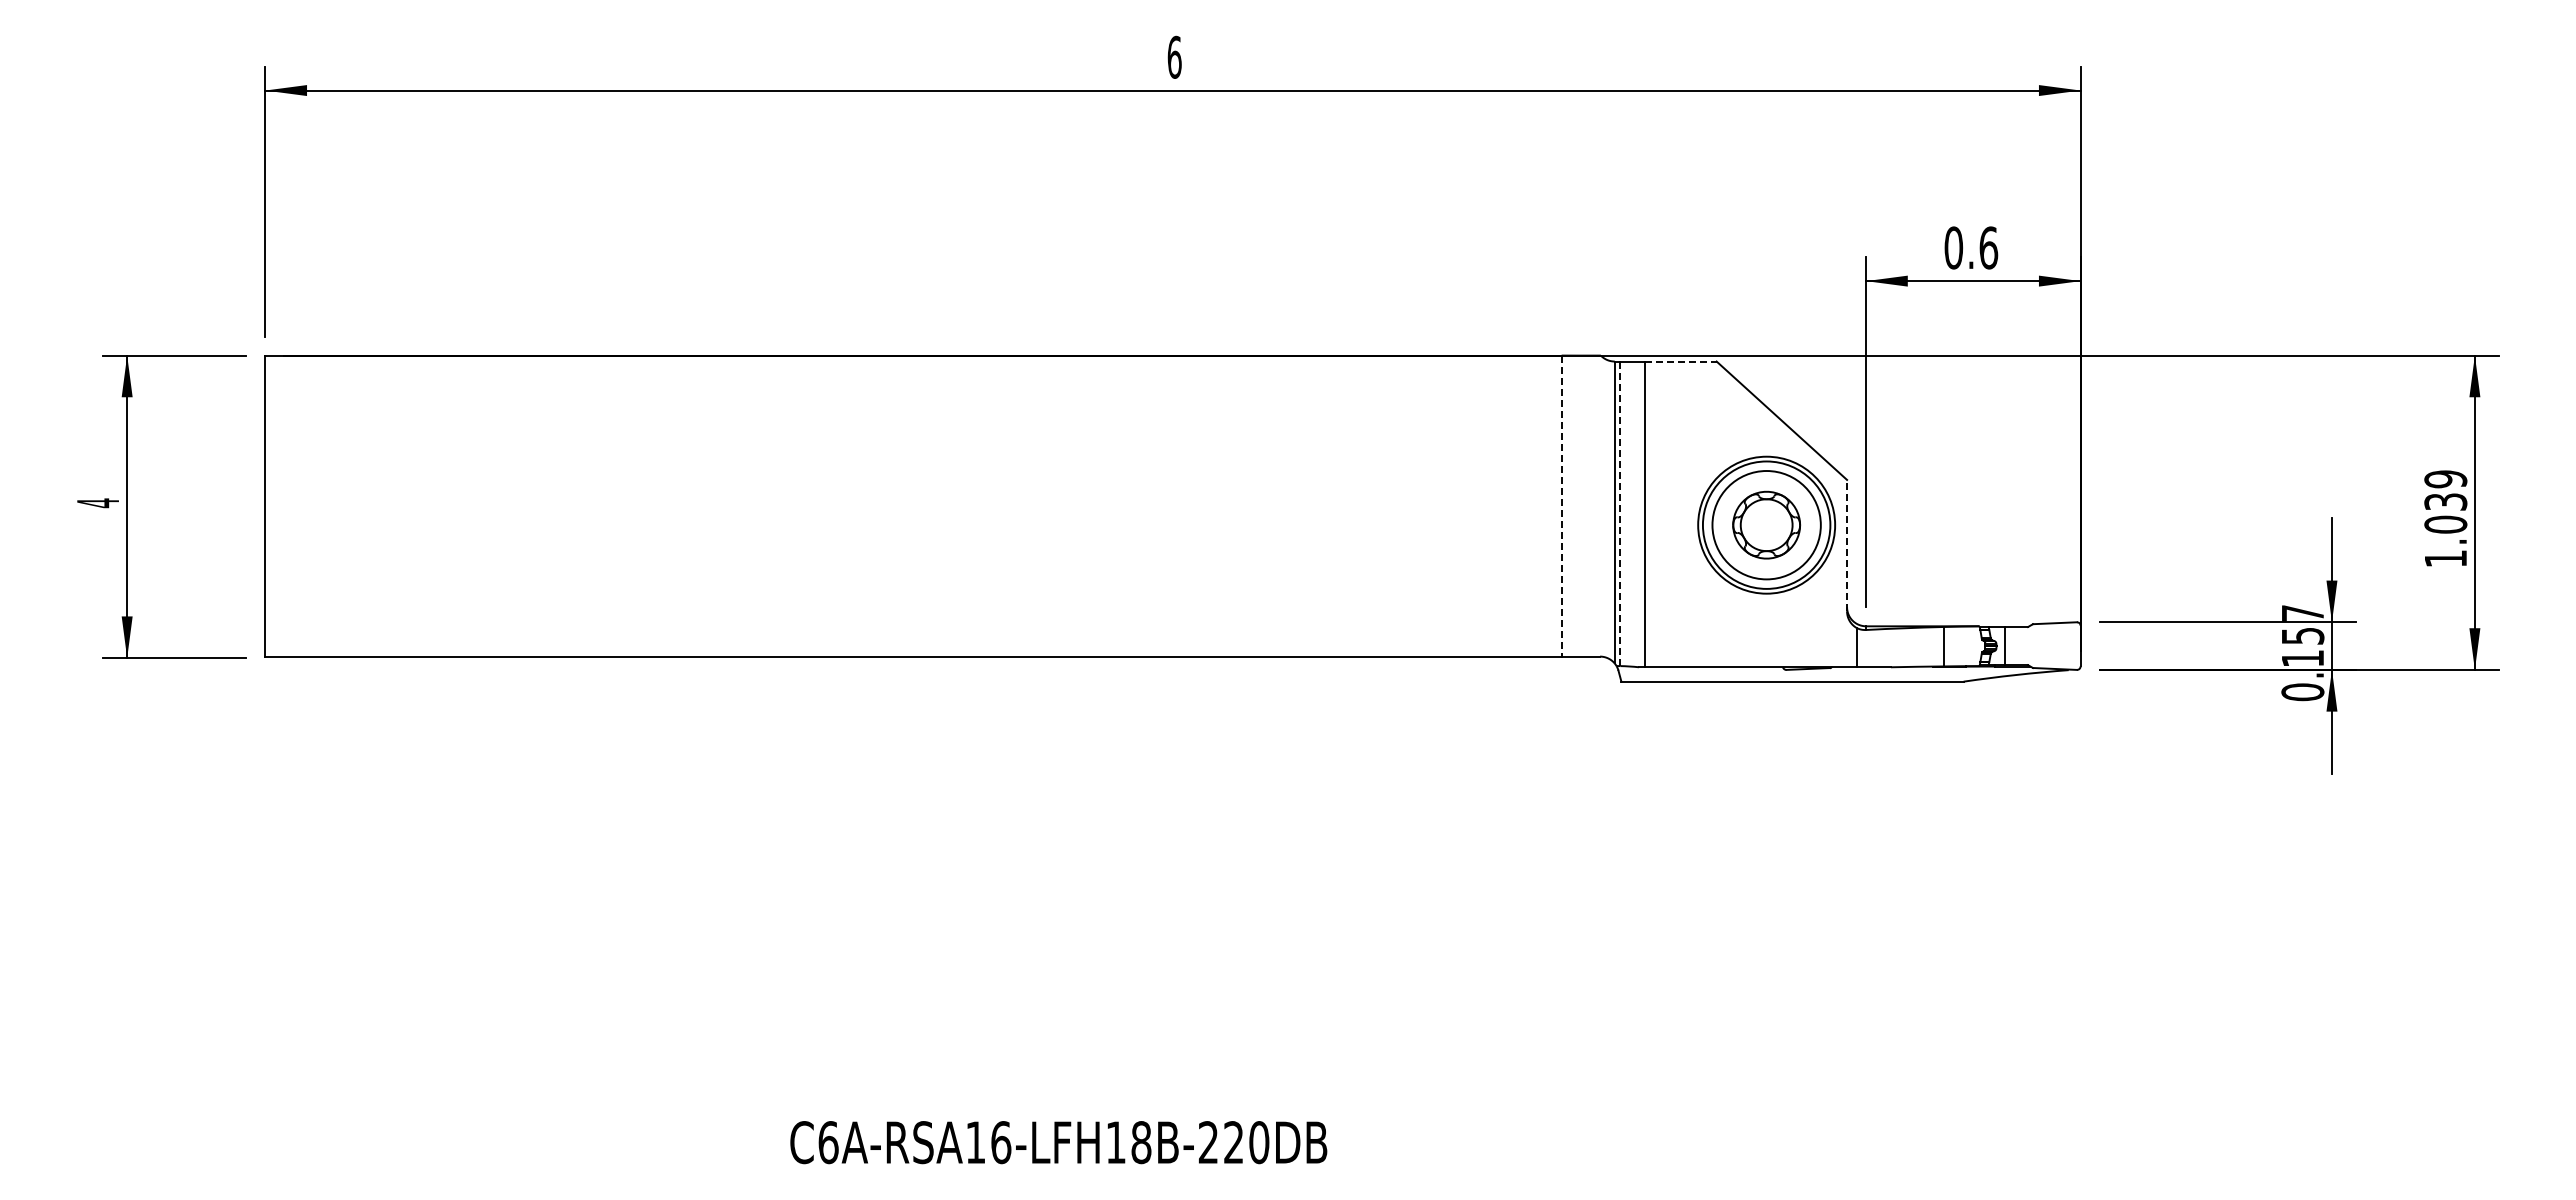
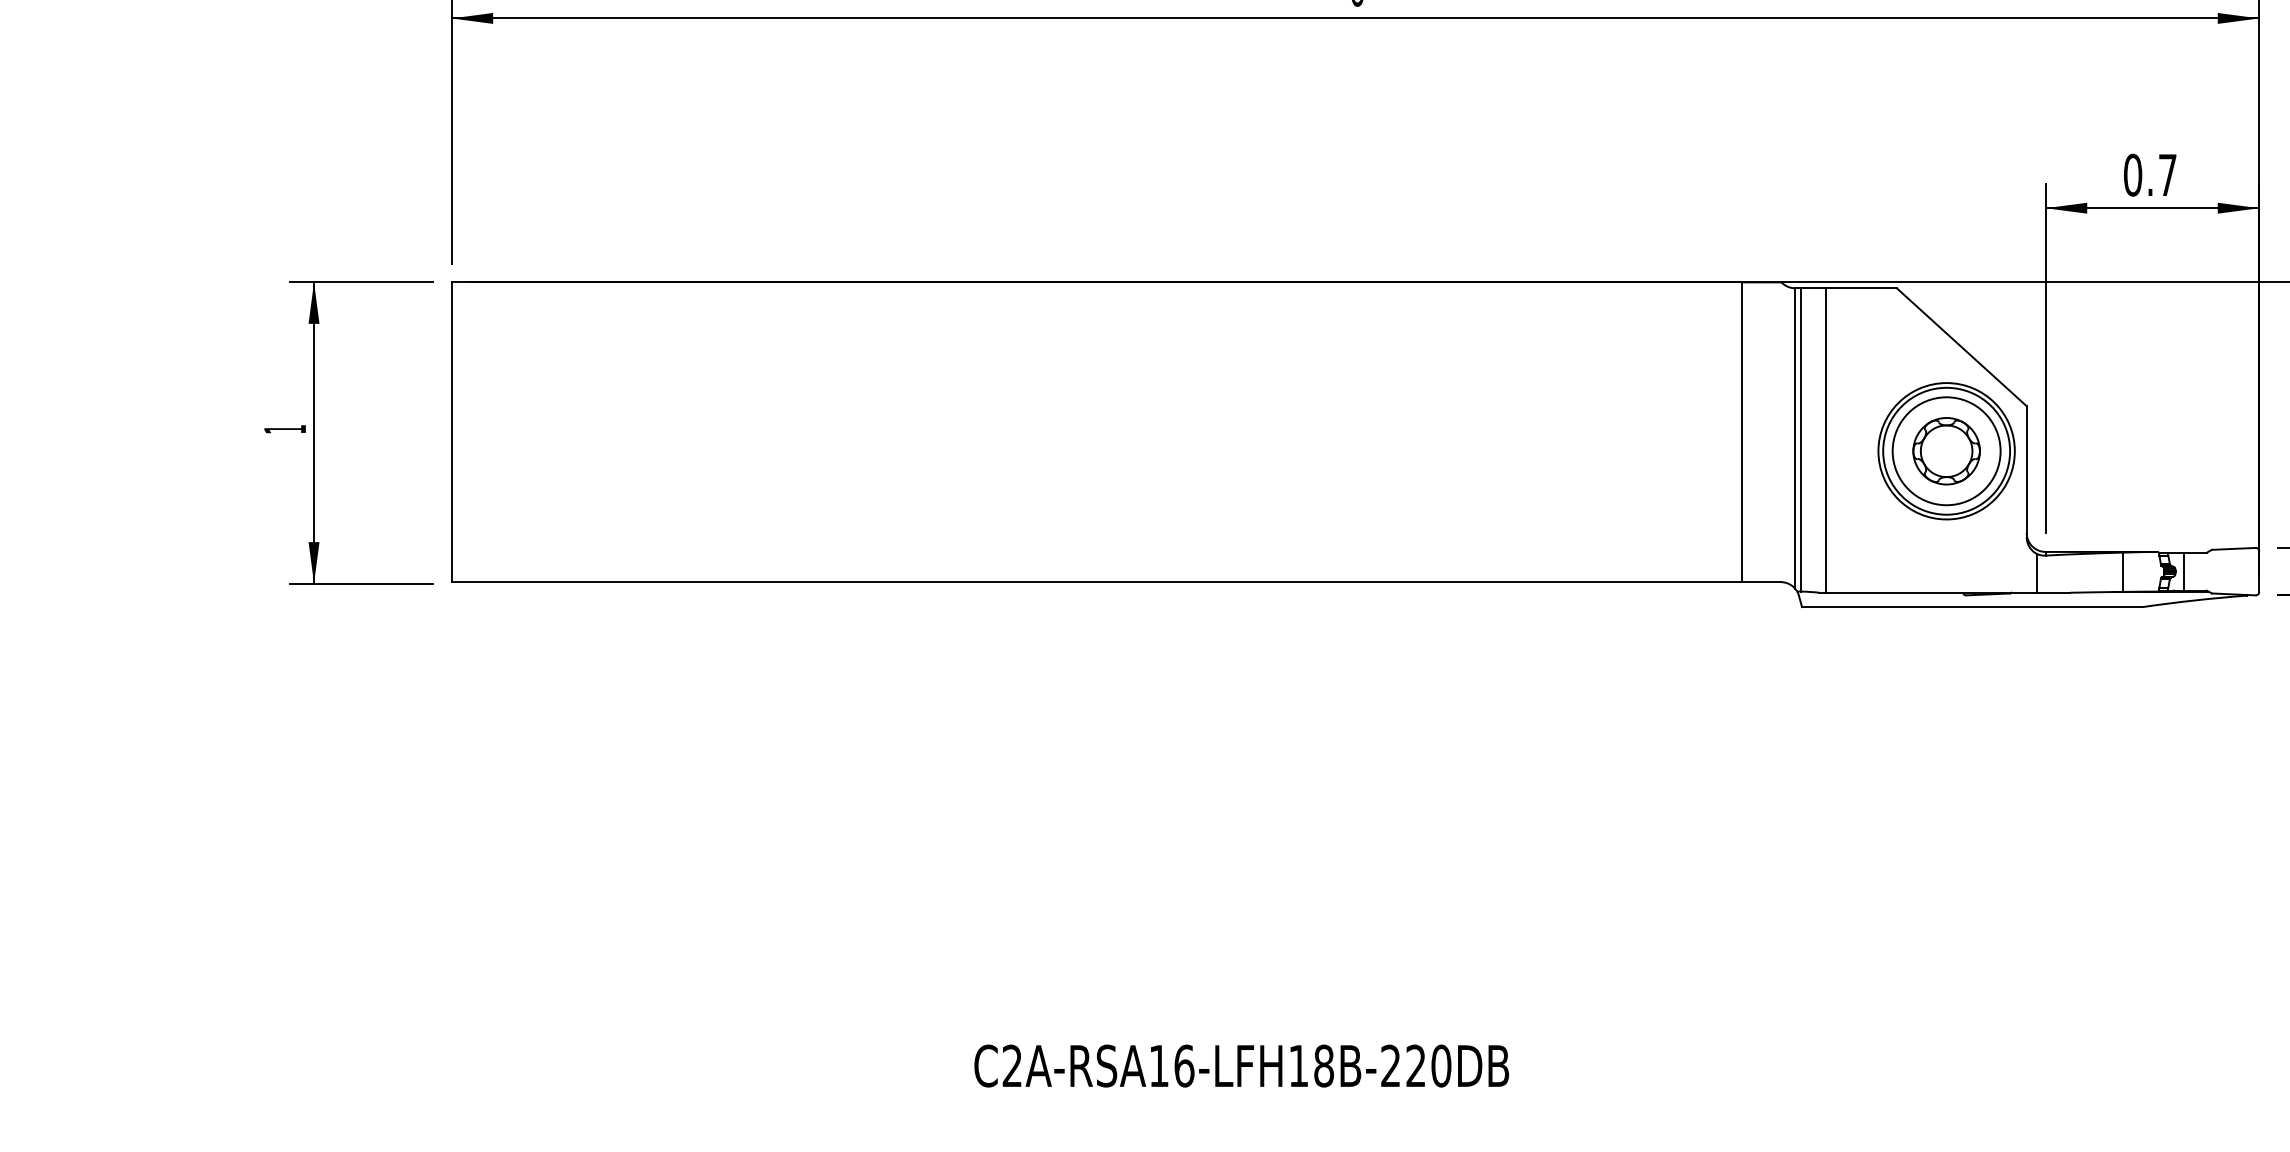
text: (1988, 247) -> (2167, 174), 0.6 -> 0.7
line: (1680, 361) -> (1860, 288), dashed -> solid
text: (97, 503) -> (284, 429), 4 -> 1
line: (1561, 506) -> (1742, 432), dashed -> solid
line: (1620, 513) -> (1801, 439), dashed -> solid
line: (1847, 545) -> (2027, 471), dashed -> solid
text: (828, 1142) -> (1012, 1065), C6A-RSA16-LFH18B-220DB -> C2A-RSA16-LFH18B-220DB

